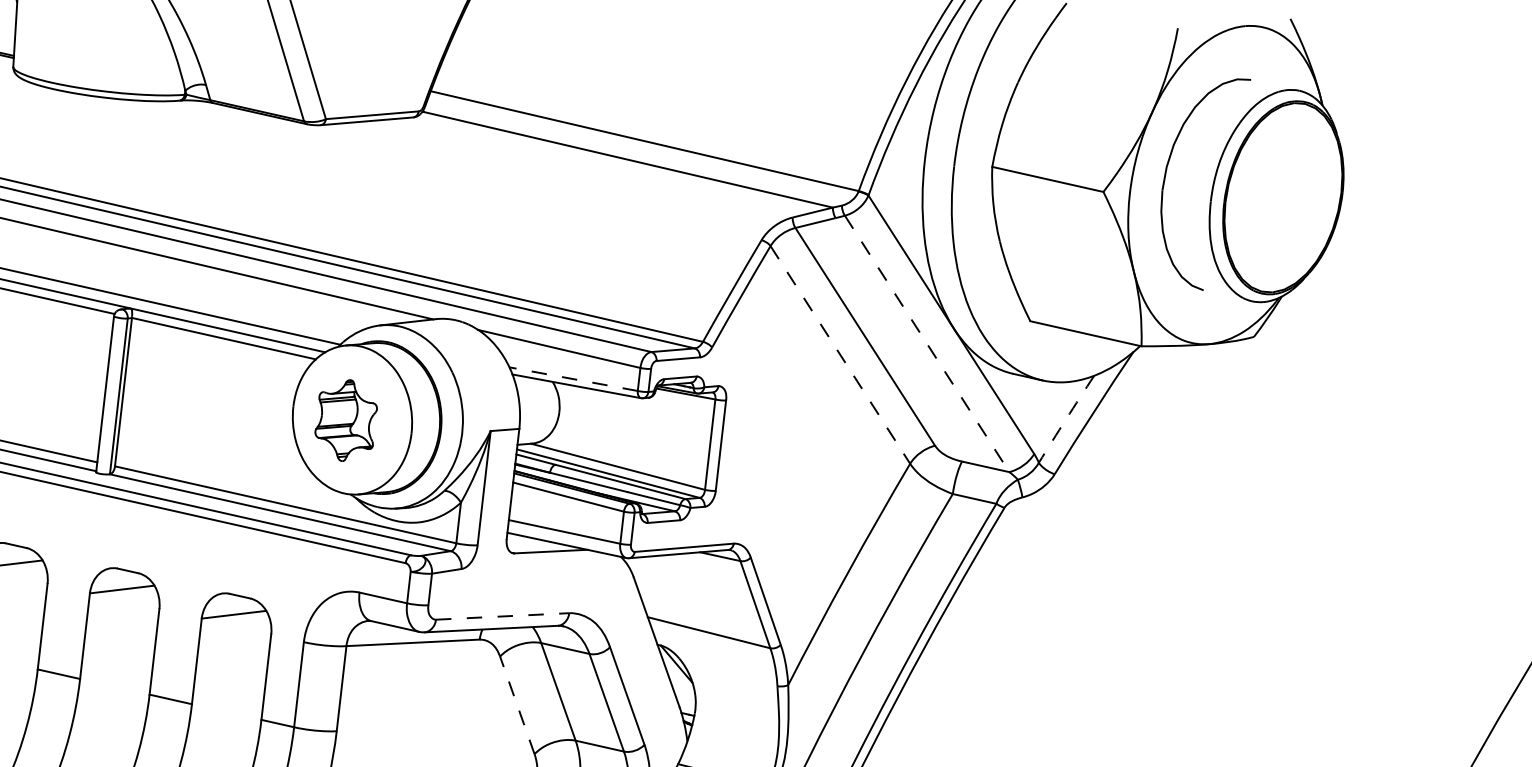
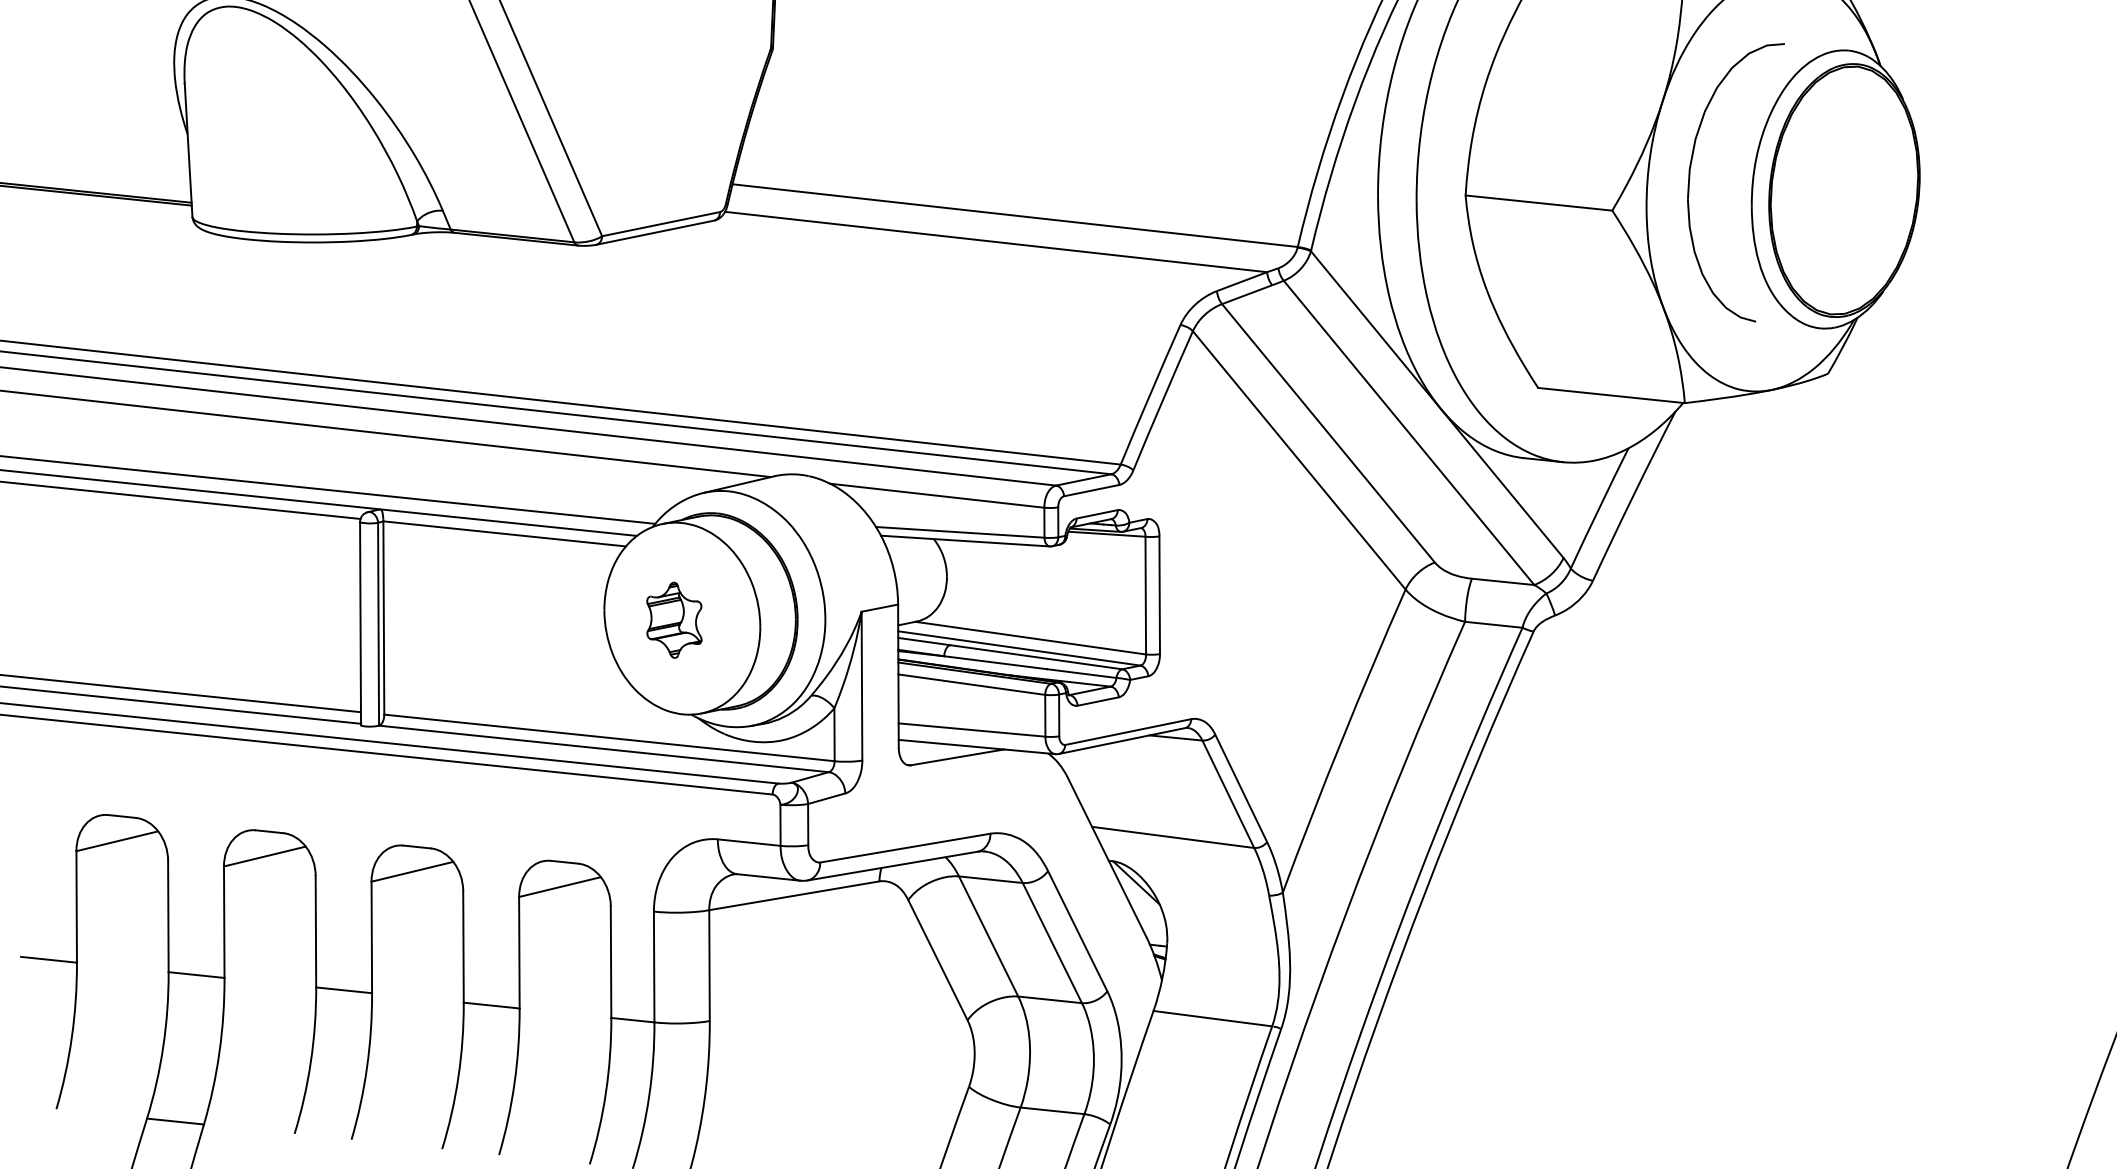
line: (927, 344) -> (1409, 433), dashed -> solid
line: (840, 355) -> (1299, 460), dashed -> solid
line: (573, 379) -> (959, 532), dashed -> solid
part: (346, 419) -> (674, 619), size x0.71
arc: (1066, 419) -> (1599, 508), dashed -> solid
line: (502, 616) -> (905, 848), dashed -> solid
line: (517, 705) -> (937, 960), dashed -> solid

